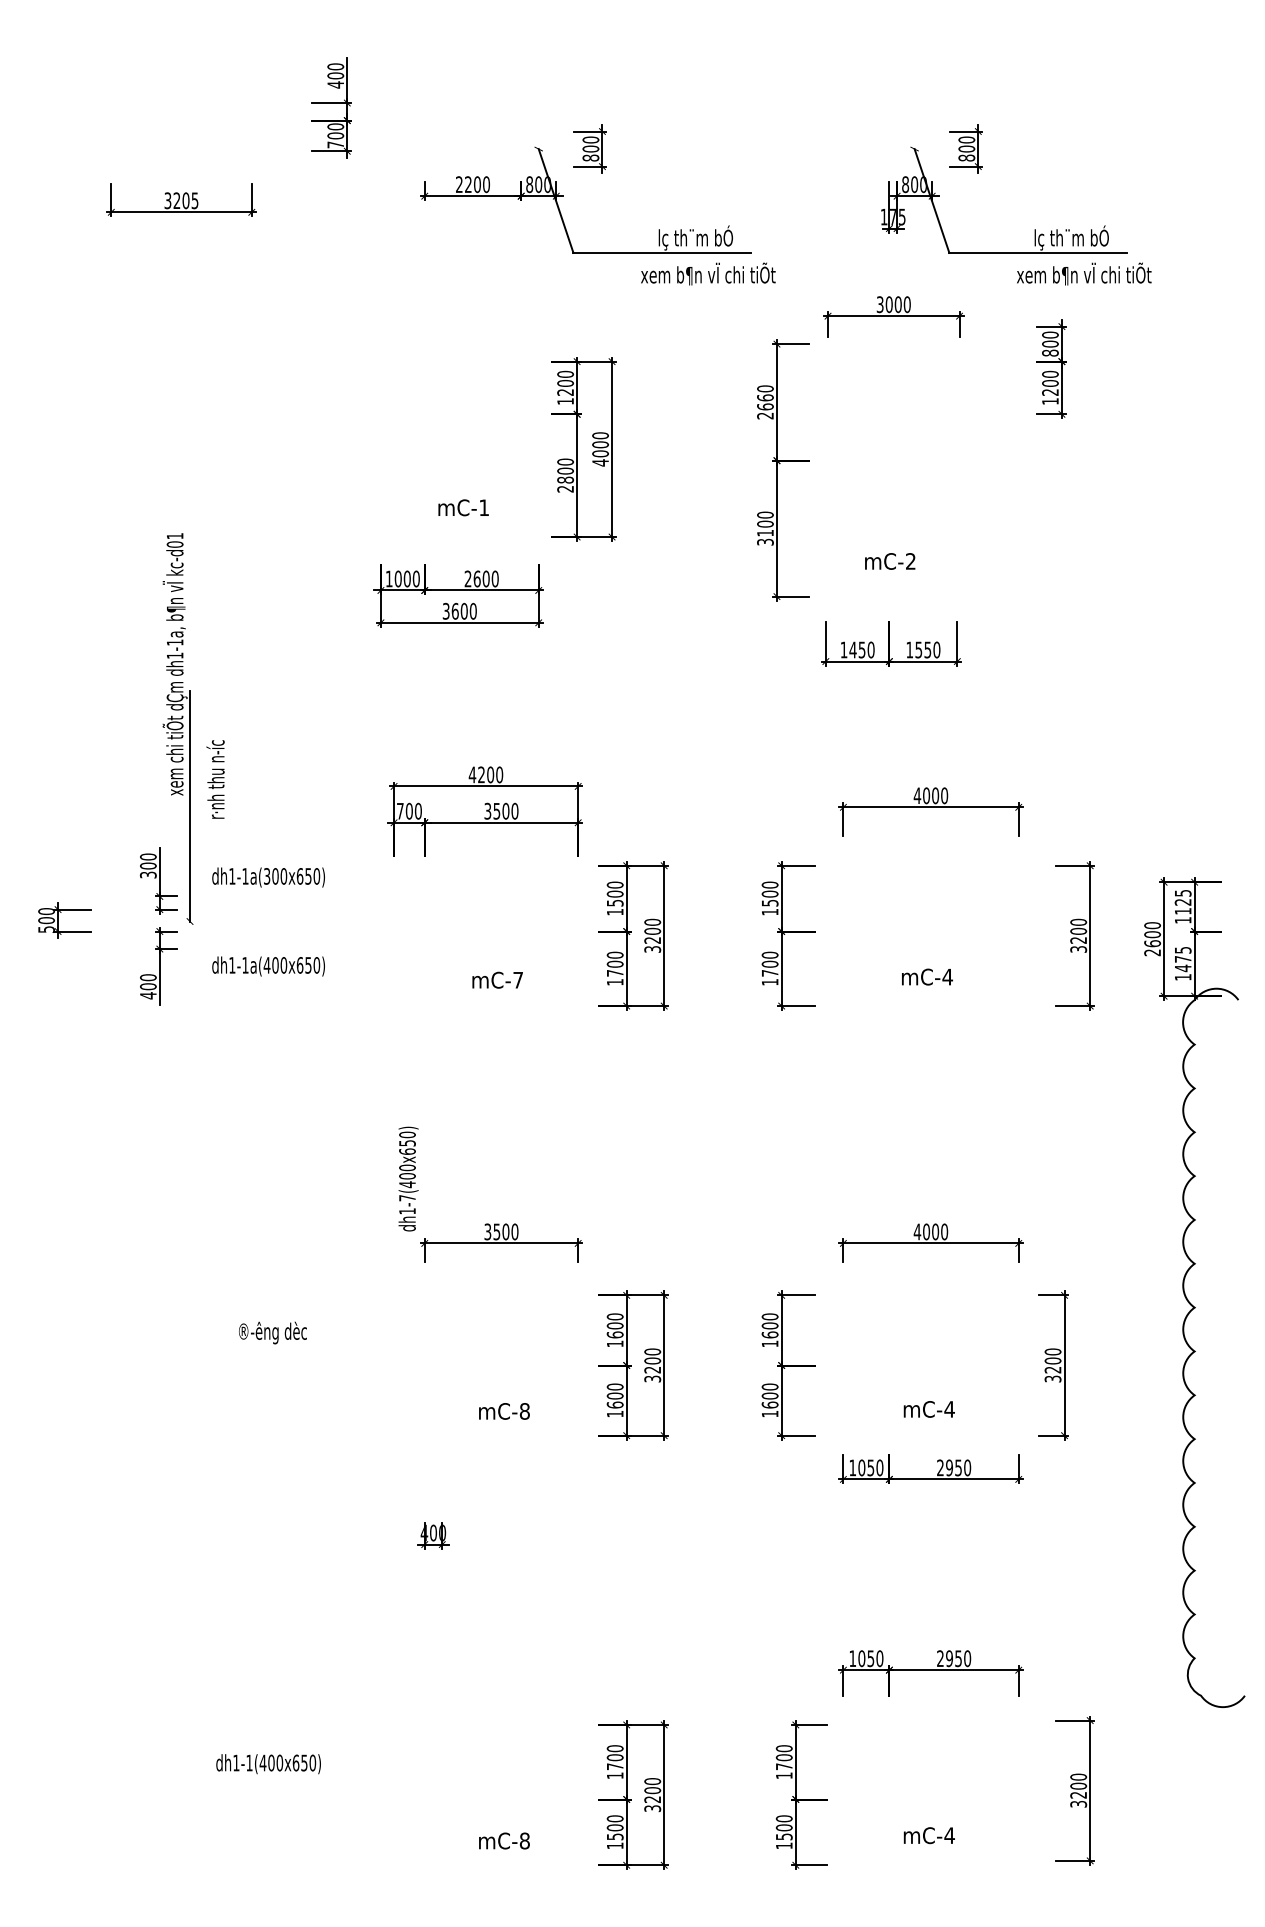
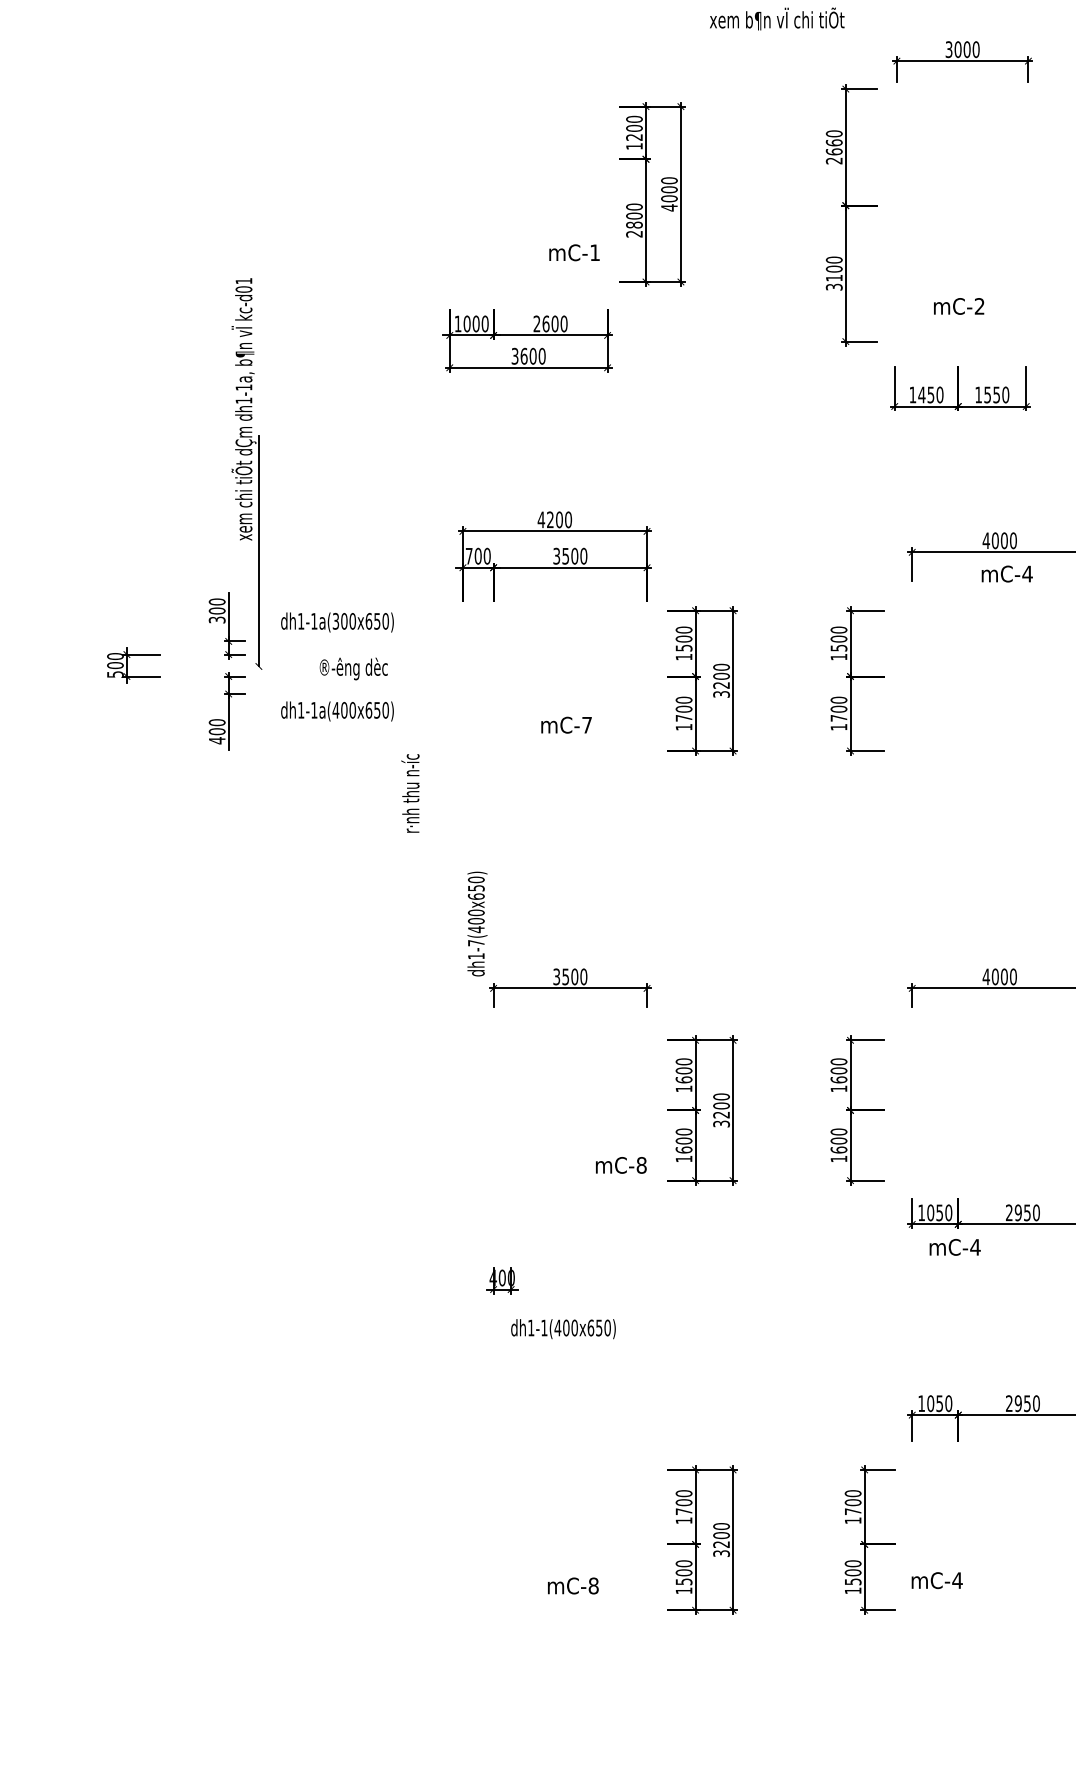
text: (463, 507) -> (574, 252), moved
text: (215, 779) -> (410, 793), moved
text: (927, 976) -> (1007, 573), moved
text: (272, 1332) -> (353, 668), moved
text: (928, 1409) -> (954, 1247), moved
text: (504, 1411) -> (621, 1165), moved
text: (268, 1764) -> (563, 1329), moved
text: (928, 1835) -> (936, 1580), moved

